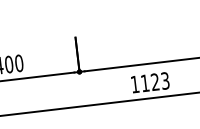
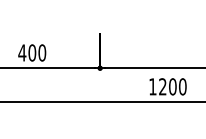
text: (154, 81) -> (172, 86), 1123 -> 1200

